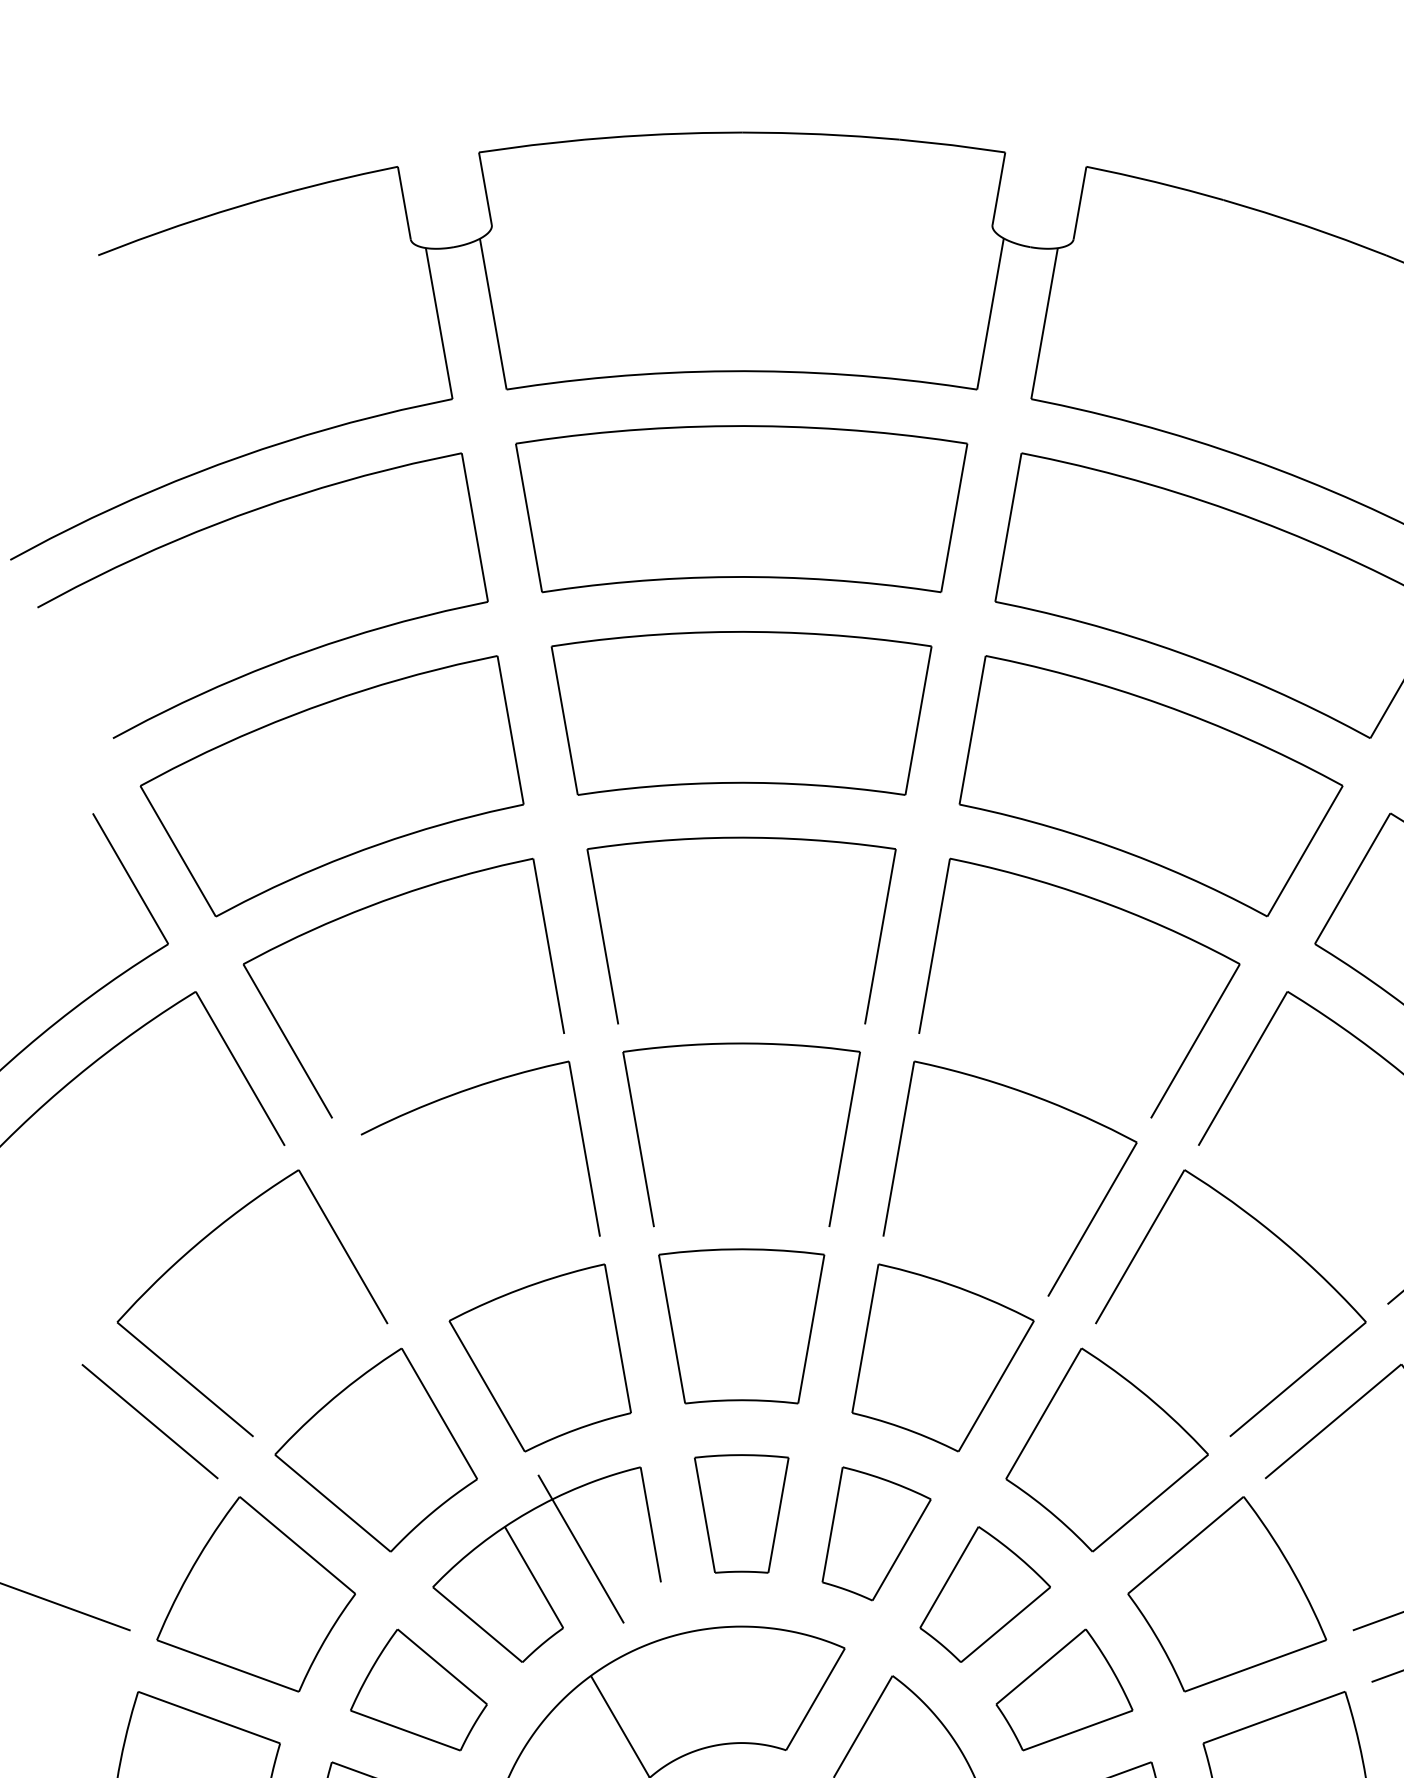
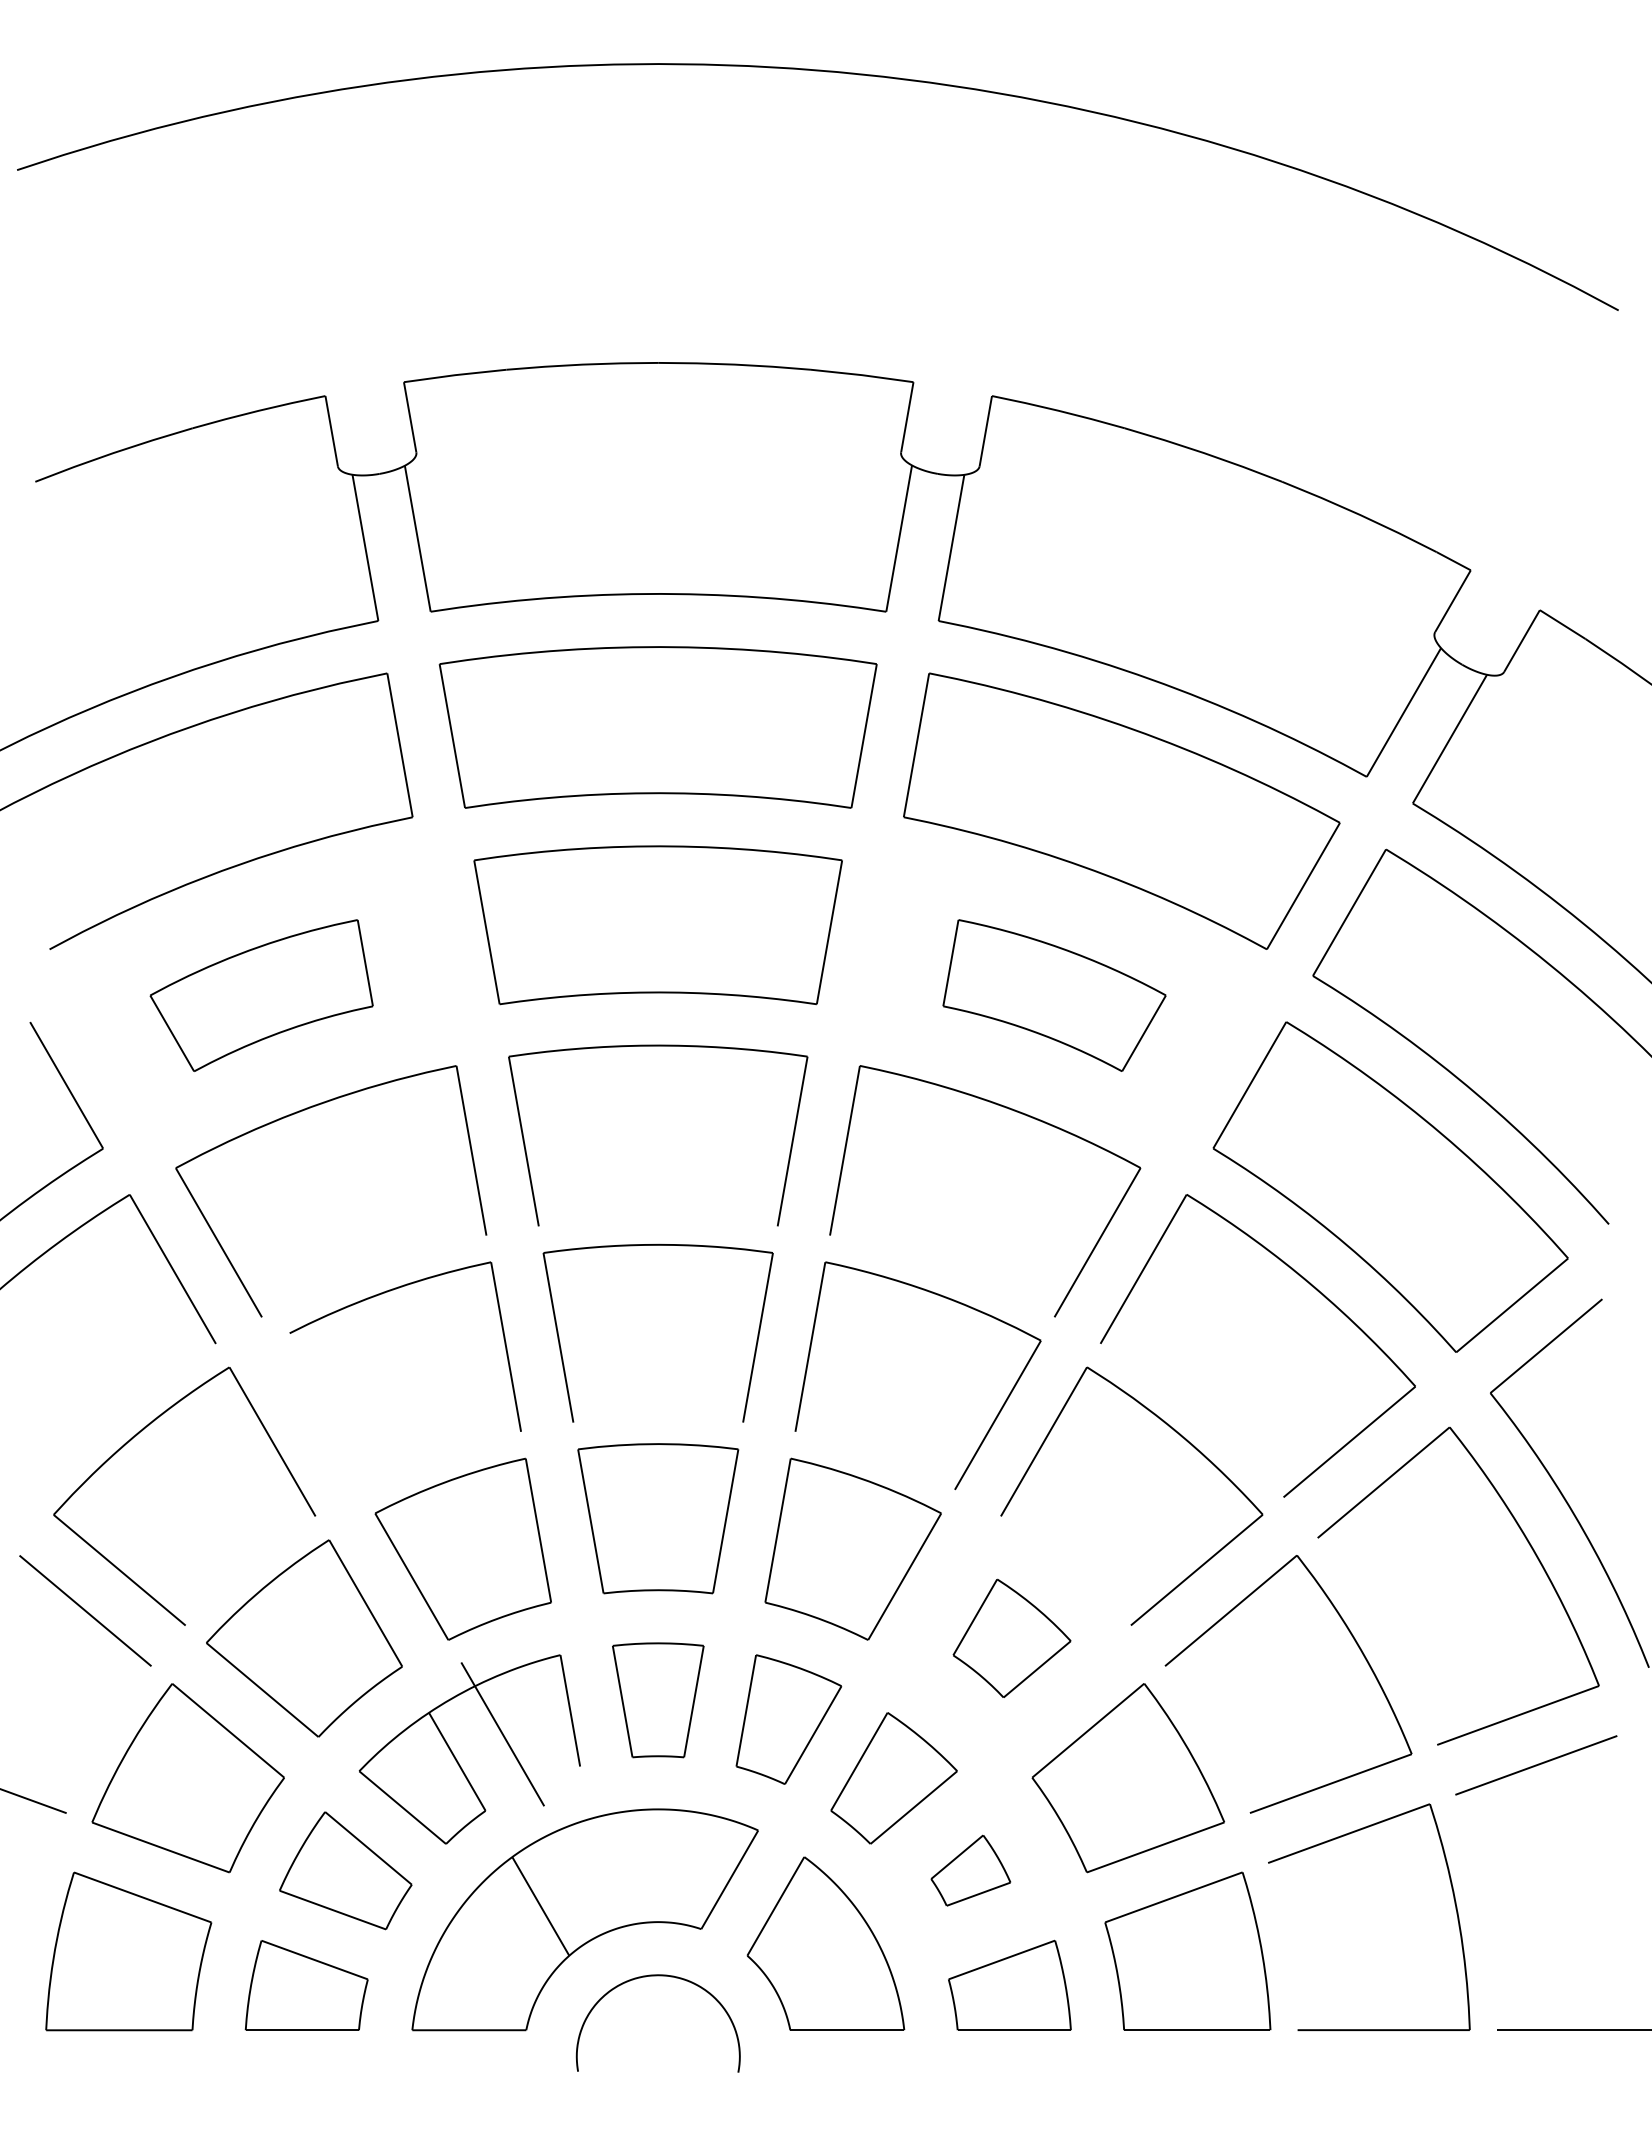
part: (331, 785) -> (261, 995), size x0.6
part: (1150, 785) -> (1054, 995), size x0.6
part: (1106, 1450) -> (1011, 1638), size x0.6
part: (1064, 1689) -> (970, 1870), size x0.6

